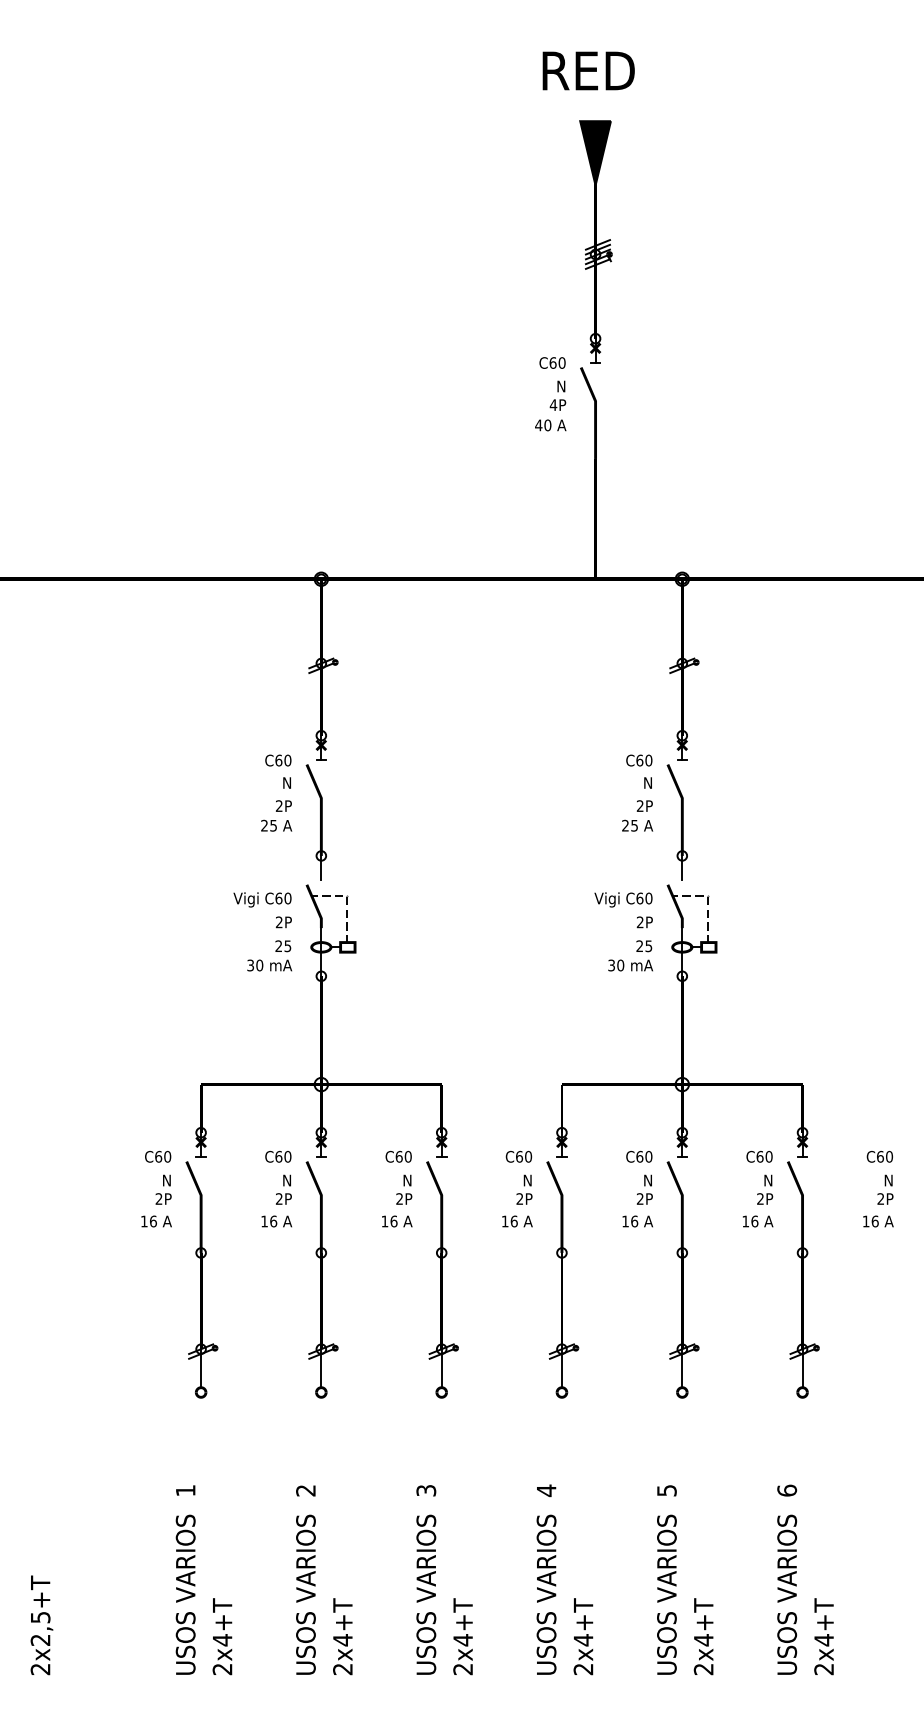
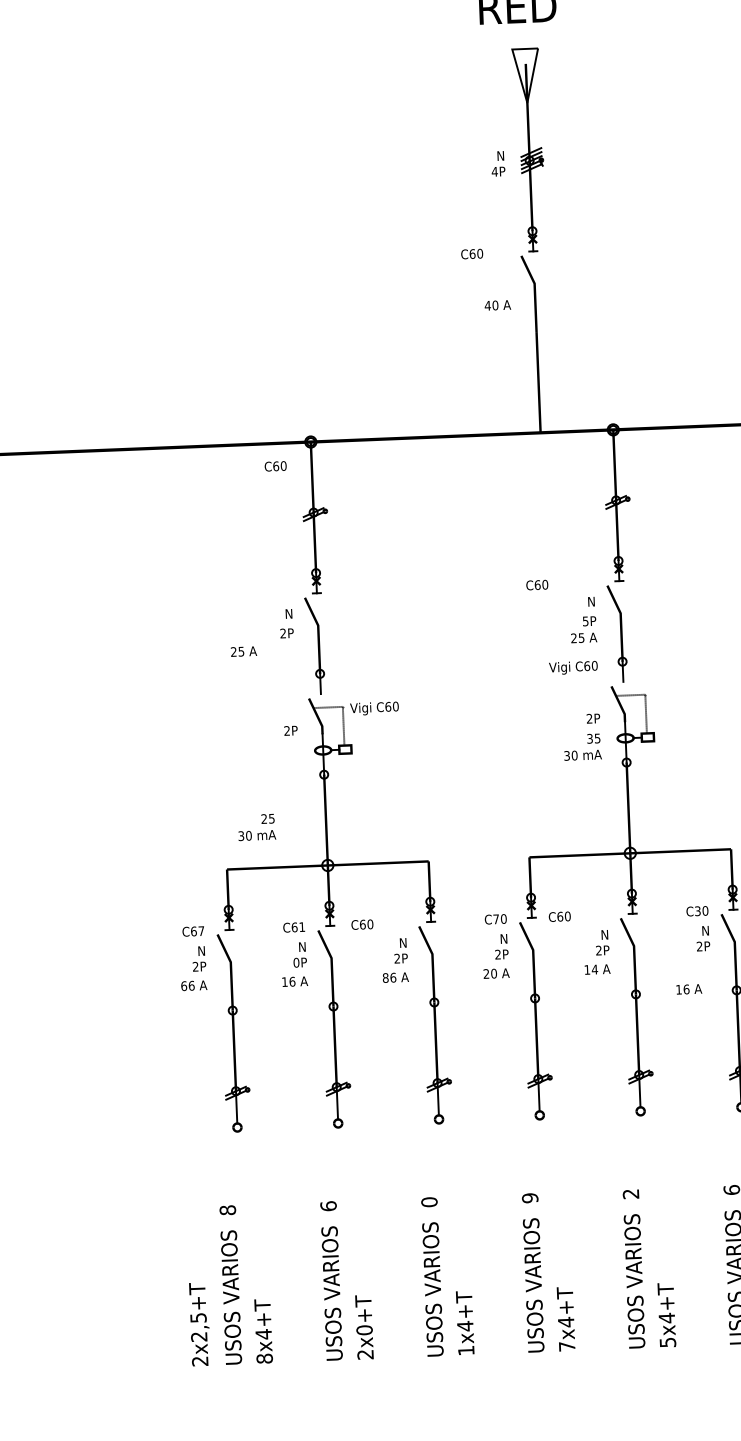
fill: (595, 153) -> (526, 76), removed
text: (552, 362) -> (472, 253), moved
text: (557, 395) -> (497, 163), moved
text: (278, 760) -> (275, 466), moved
text: (639, 760) -> (537, 585), moved
text: (640, 806) -> (585, 621), 2P -> 5P
text: (276, 825) -> (243, 651), moved
text: (262, 899) -> (374, 708), moved
text: (623, 899) -> (573, 667), moved
text: (639, 946) -> (589, 739), 25 -> 35
text: (269, 955) -> (256, 827), moved
text: (167, 1156) -> (201, 930), C60 -> C67
text: (287, 1156) -> (301, 926), C60 -> C61
text: (398, 1156) -> (362, 924), moved
text: (519, 1156) -> (496, 919), C60 -> C70
text: (639, 1156) -> (559, 916), moved
text: (759, 1156) -> (697, 910), C60 -> C30
text: (278, 1198) -> (295, 962), 2P -> 0P
text: (143, 1221) -> (183, 986), 16 -> 66
text: (384, 1221) -> (385, 978), 16 -> 86
text: (509, 1221) -> (490, 973), 16 -> 20
text: (634, 1221) -> (594, 969), 16 -> 14
text: (758, 1221) -> (689, 989), moved
text: (185, 1490) -> (227, 1210), 1 -> 8
text: (305, 1490) -> (328, 1206), 2 -> 6
text: (426, 1490) -> (429, 1202), 3 -> 0
text: (546, 1490) -> (530, 1198), 4 -> 9
text: (666, 1490) -> (630, 1193), 5 -> 2
text: (41, 1625) -> (199, 1324), moved
text: (342, 1640) -> (364, 1330), 2x4+T -> 2x0+T
text: (222, 1669) -> (264, 1358), 2x4+T -> 8x4+T
text: (462, 1669) -> (465, 1350), 2x4+T -> 1x4+T
text: (583, 1669) -> (567, 1346), 2x4+T -> 7x4+T
text: (703, 1669) -> (667, 1342), 2x4+T -> 5x4+T

